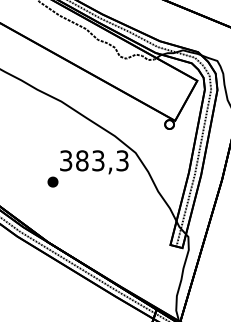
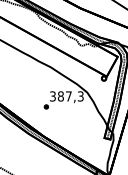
text: (97, 160) -> (68, 96), 383,3 -> 387,3

